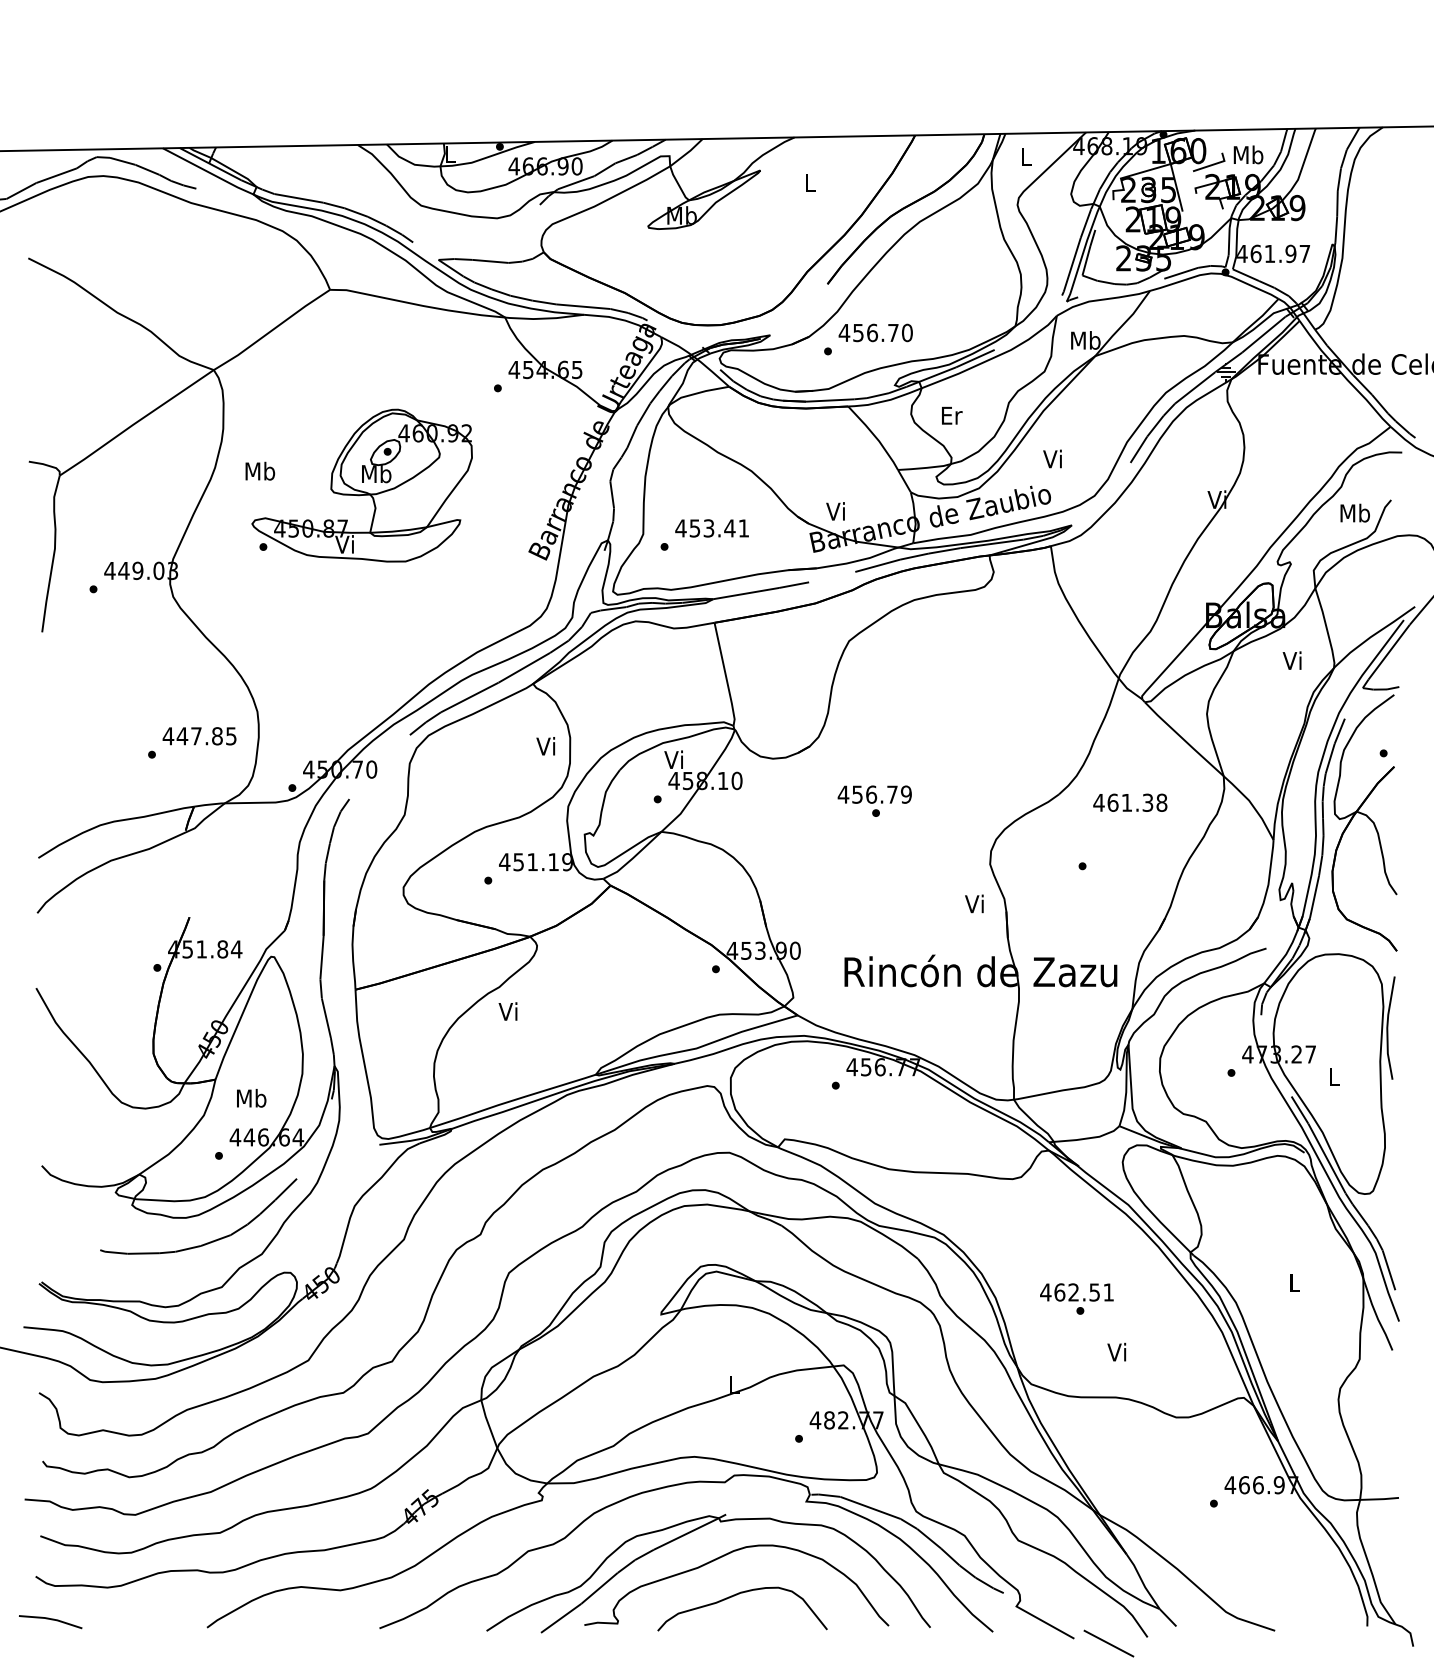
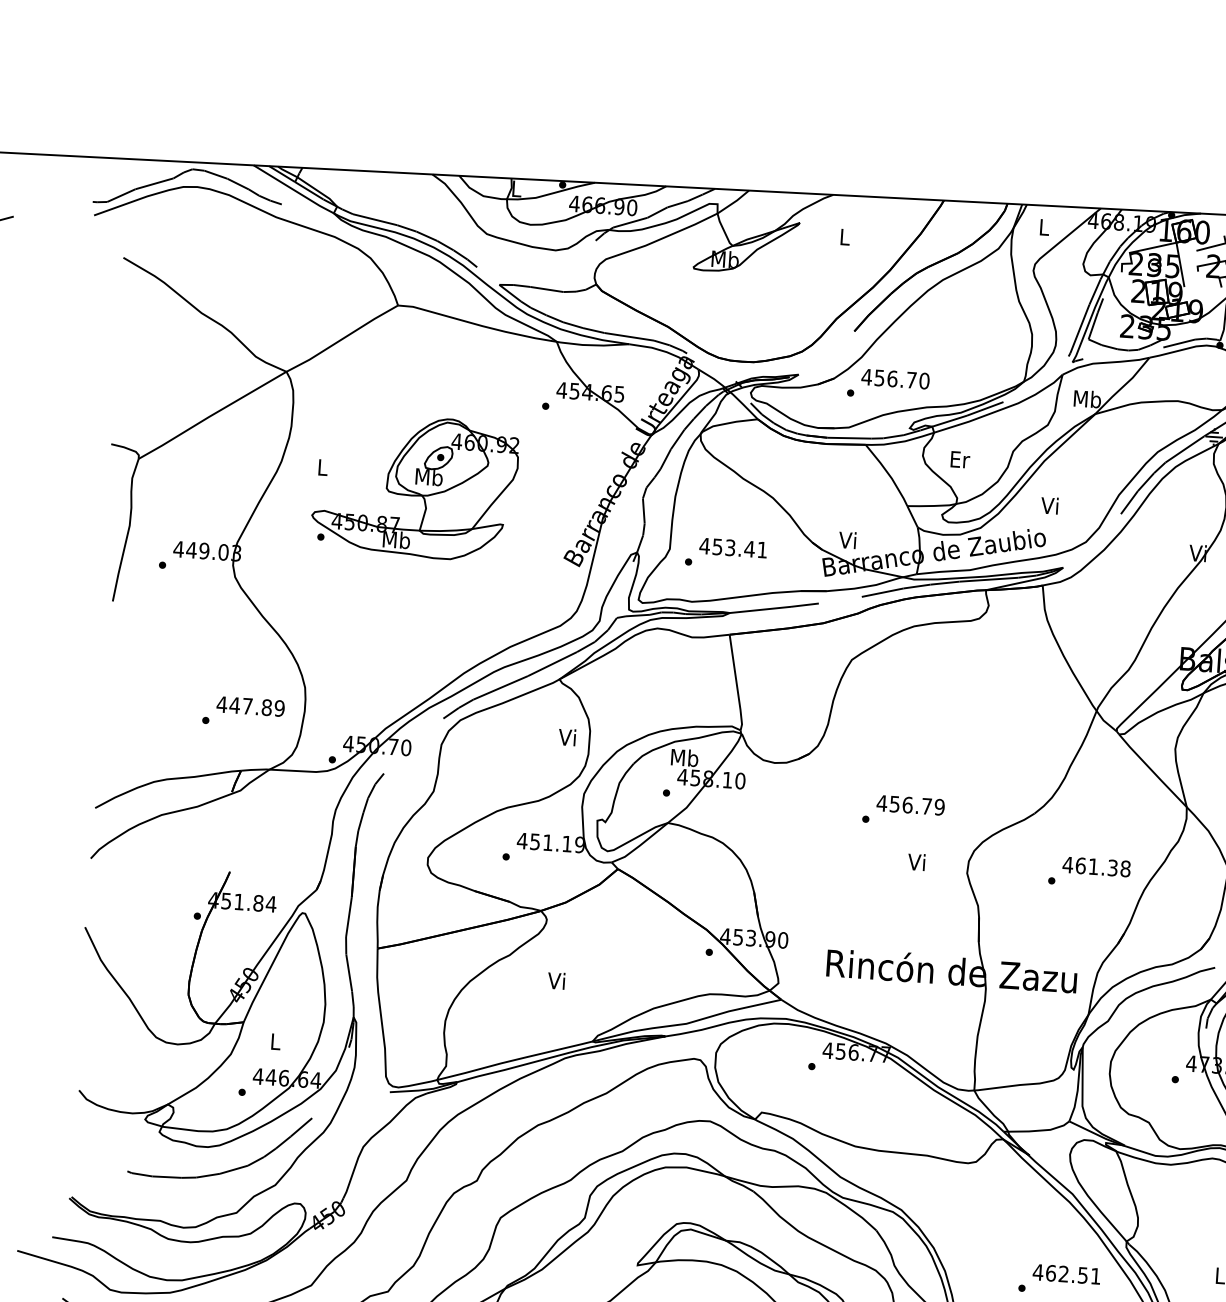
text: (260, 470) -> (323, 466), Mb -> L
text: (345, 544) -> (396, 539), Vi -> Mb
text: (230, 736) -> (278, 708), 447.85 -> 447.89
text: (674, 759) -> (684, 757), Vi -> Mb
text: (874, 794) -> (910, 805), moved
text: (1130, 802) -> (1096, 866), moved
text: (974, 903) -> (916, 861), moved
text: (507, 1011) -> (555, 980), moved
text: (251, 1097) -> (275, 1040), Mb -> L
text: (1076, 1292) -> (1066, 1274), moved

